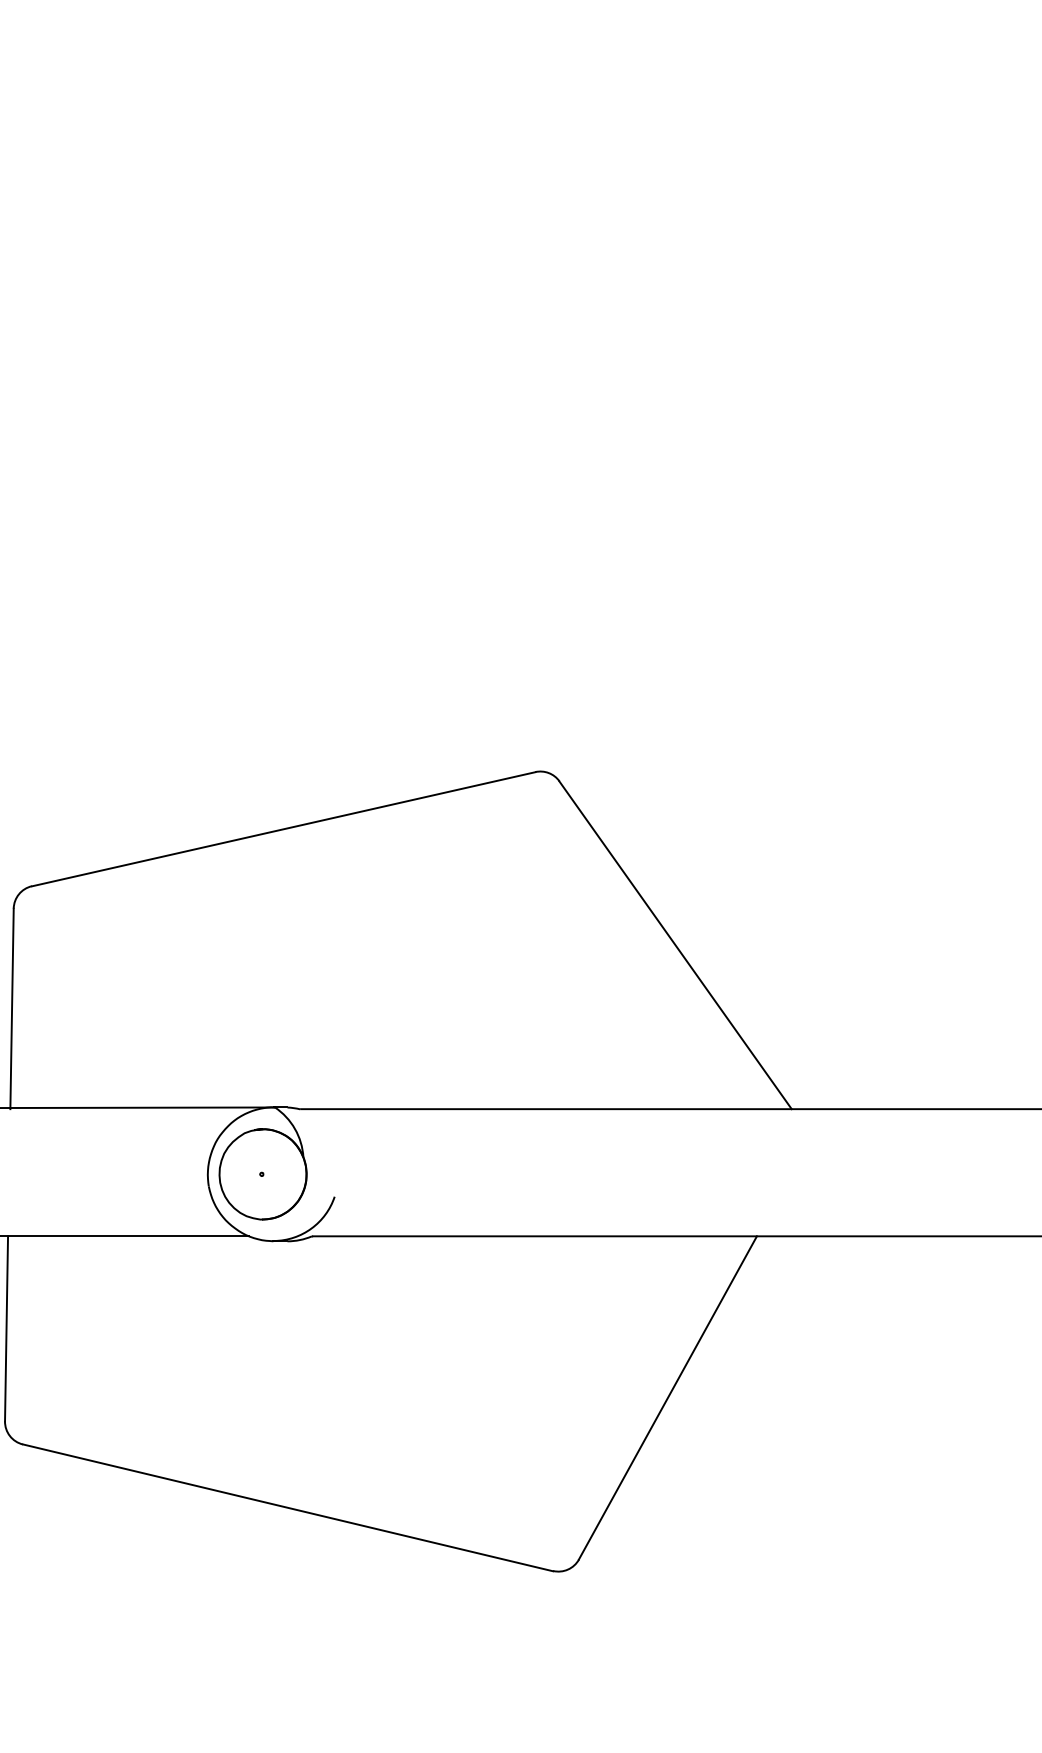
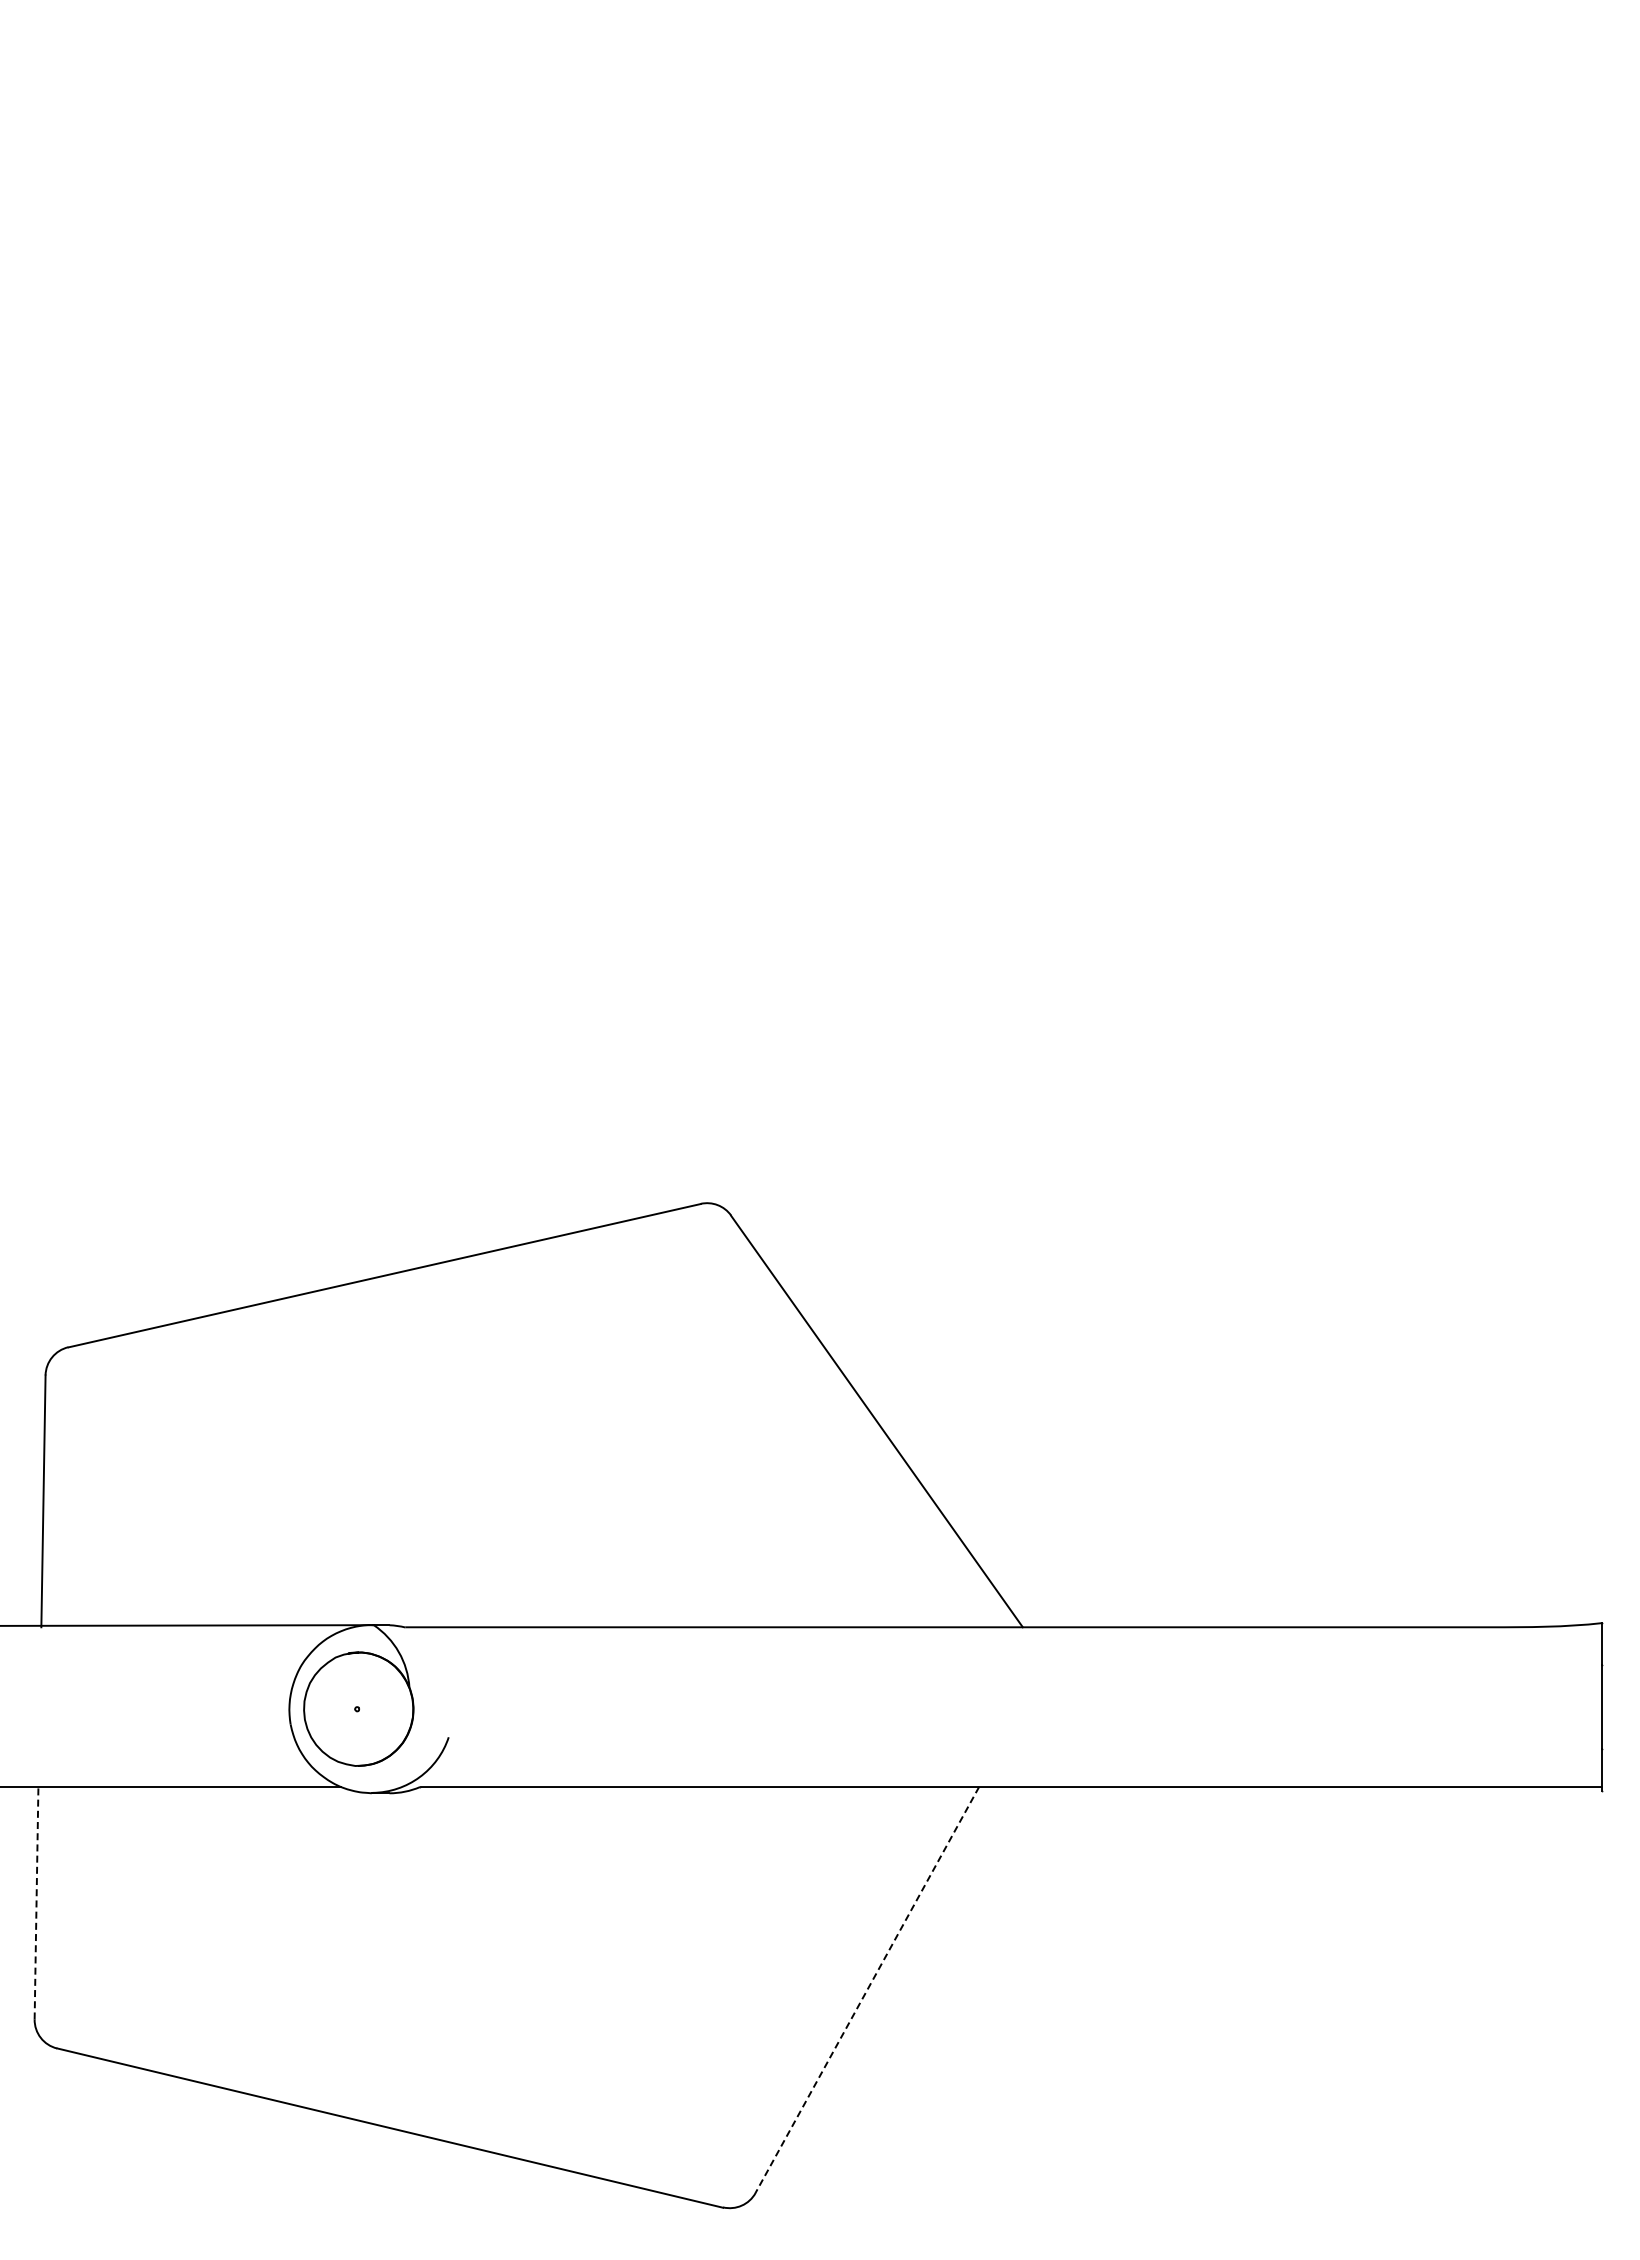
line: (6, 1328) -> (36, 1902), solid -> dashed
line: (668, 1398) -> (867, 1990), solid -> dashed

